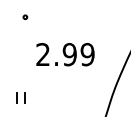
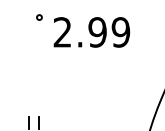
text: (65, 54) -> (91, 32), moved

